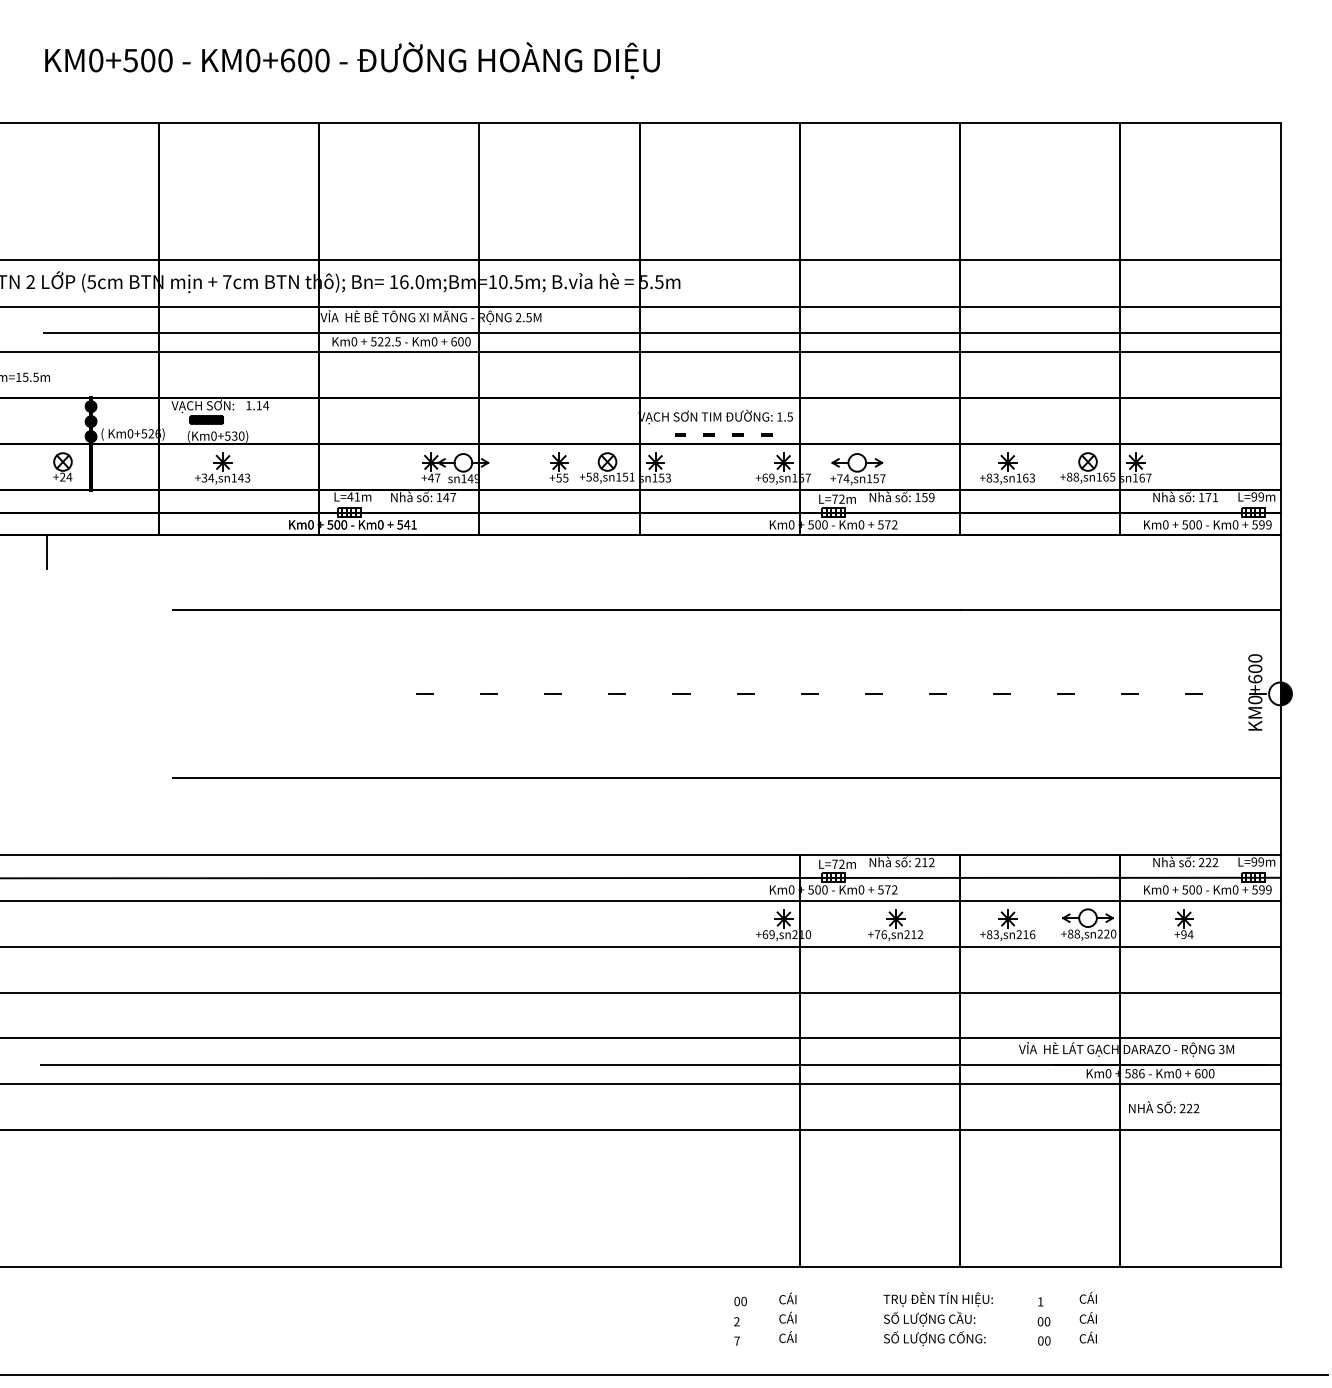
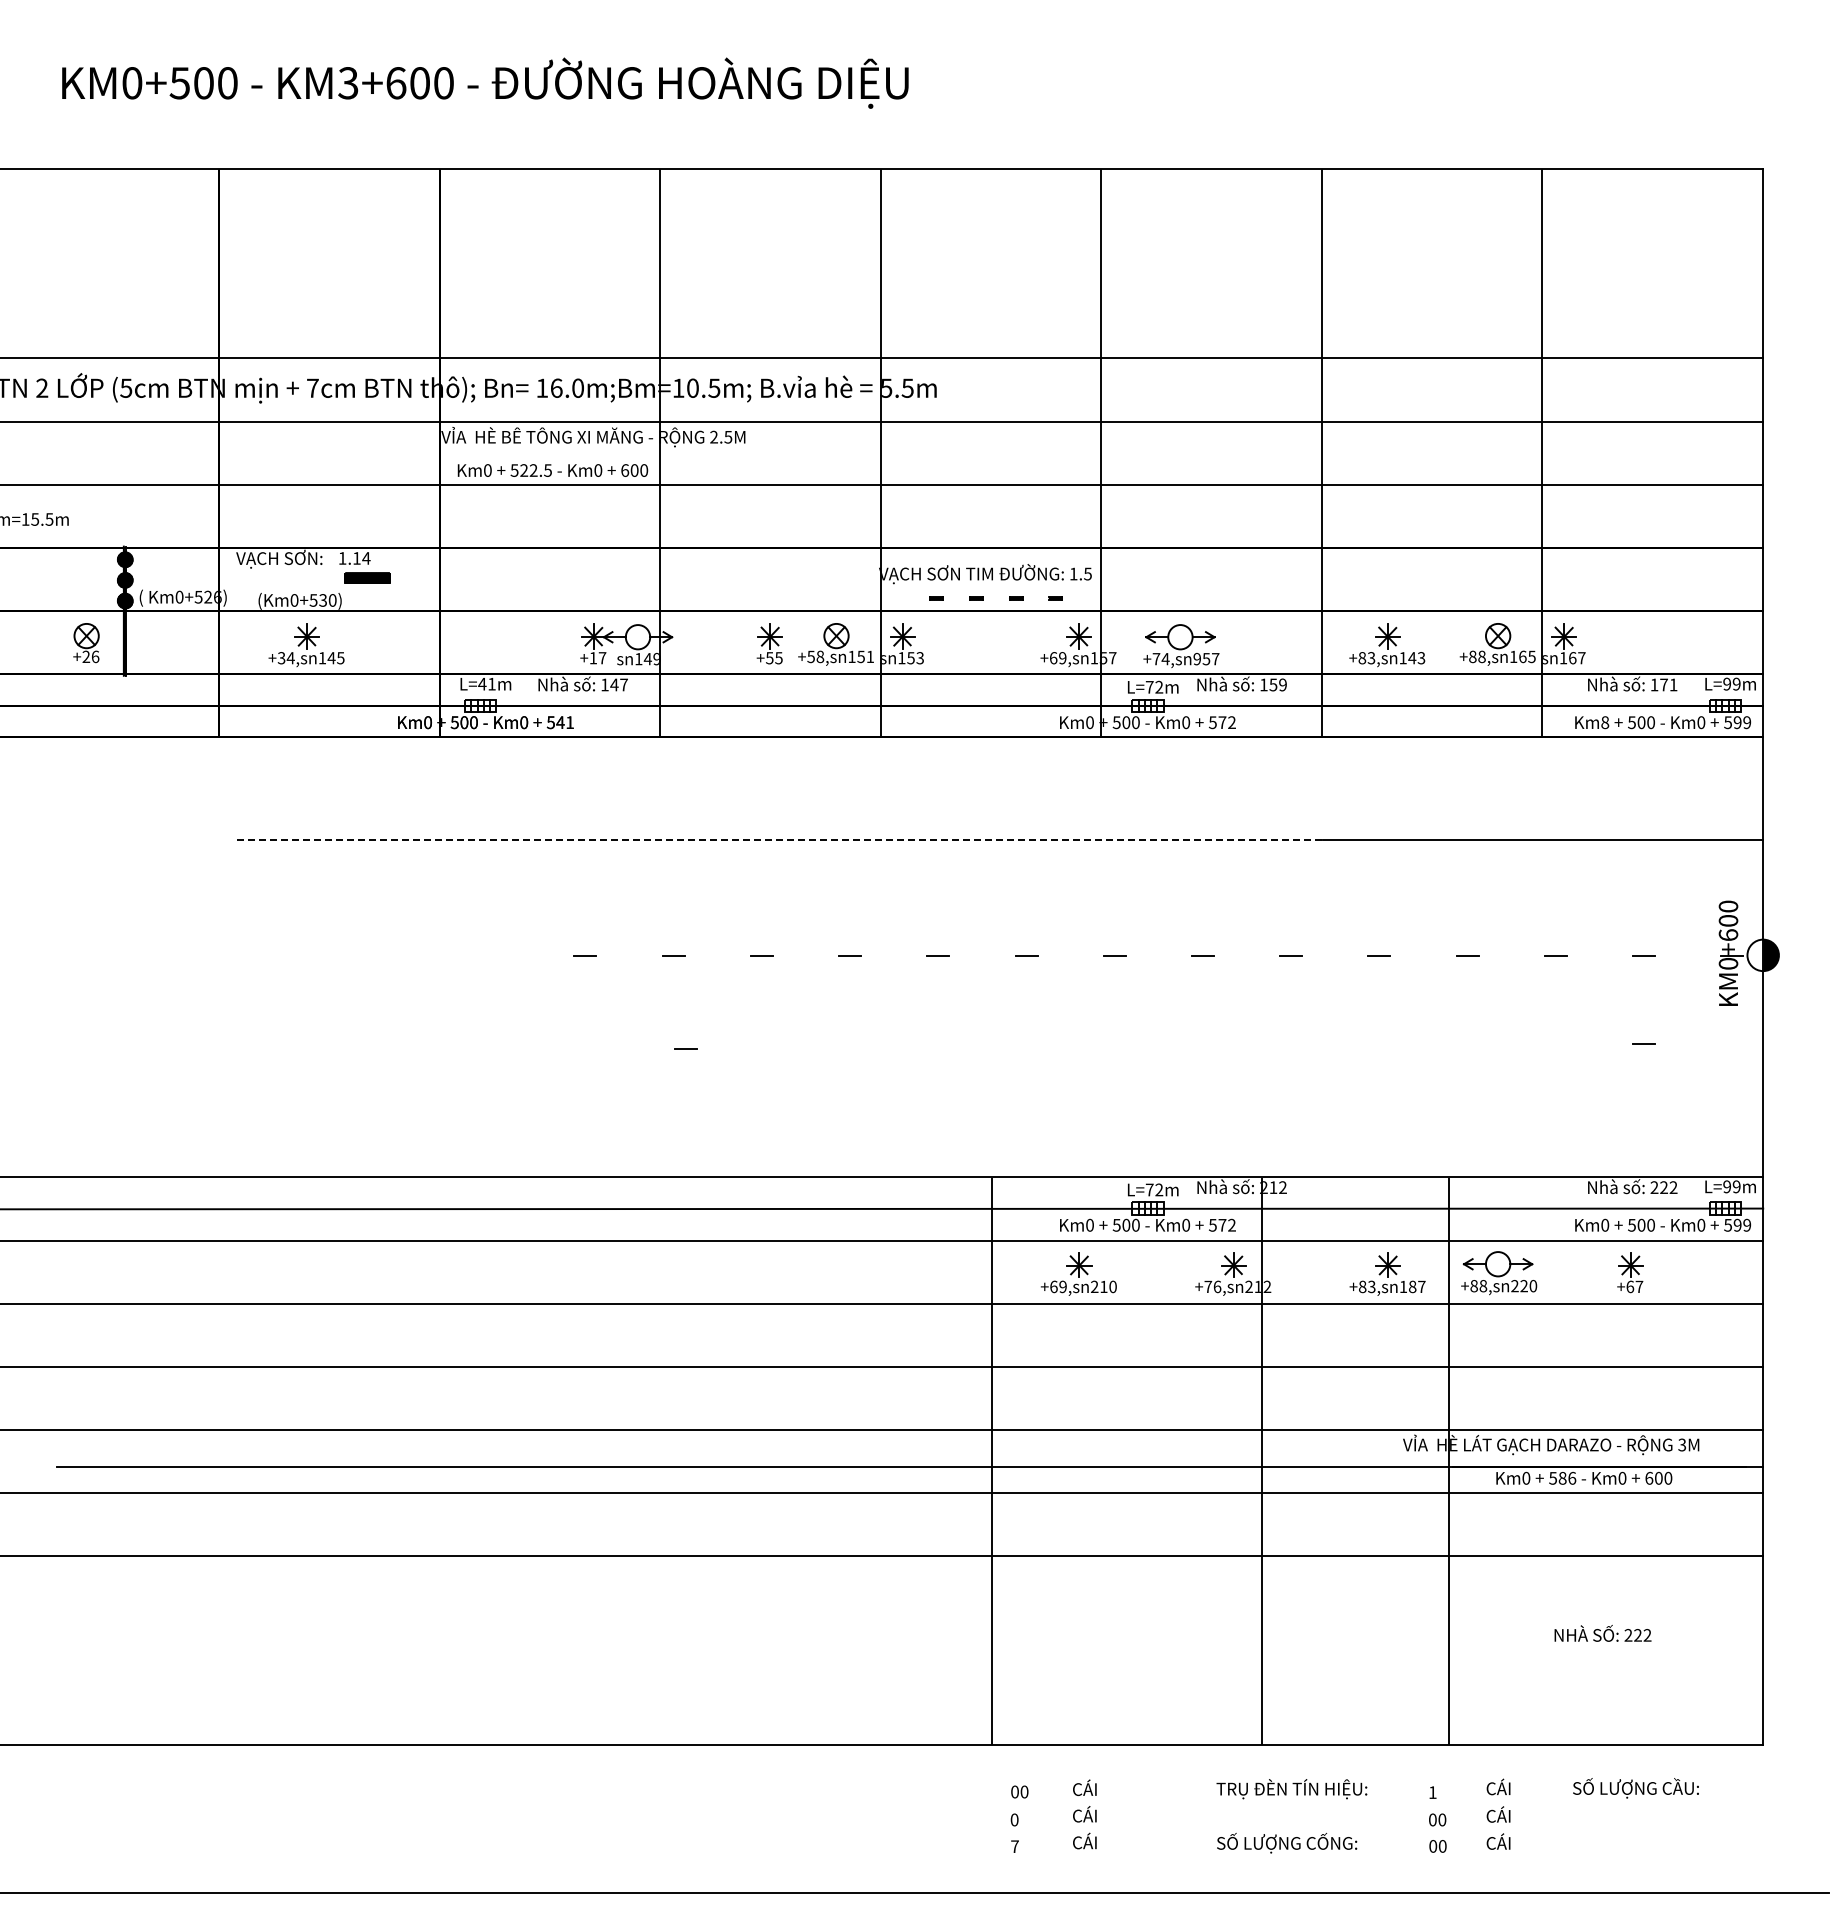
text: (253, 60) -> (348, 83), KM0+600 -> KM3+600
line: (662, 333) -> (911, 458), removed
part: (206, 419) -> (367, 577), moved
text: (69, 476) -> (95, 656), +24 -> +26
text: (247, 477) -> (340, 657), +34,sn143 -> +34,sn145
text: (431, 478) -> (593, 658), +47 -> +17
text: (1025, 478) -> (1412, 658), +83,sn163 -> +83,sn143
text: (868, 479) -> (1196, 659), +74,sn157 -> +74,sn957
text: (1165, 524) -> (1605, 722), Km0 -> Km8
line: (46, 552) -> (64, 760), removed
line: (566, 609) -> (780, 839), solid -> dashed
line: (1193, 757) -> (1643, 1043), added
line: (497, 761) -> (685, 1048), added
line: (726, 777) -> (1000, 1070), removed
text: (1025, 934) -> (1412, 1286), +83,sn216 -> +83,sn187
text: (1187, 934) -> (1634, 1286), +94 -> +67
line: (799, 1060) -> (992, 1460), moved
line: (959, 1060) -> (1261, 1460), moved
line: (1120, 1060) -> (1449, 1460), moved
text: (1163, 1107) -> (1602, 1633), moved
text: (929, 1319) -> (1635, 1788), moved
text: (736, 1321) -> (1014, 1819), 2 -> 0

